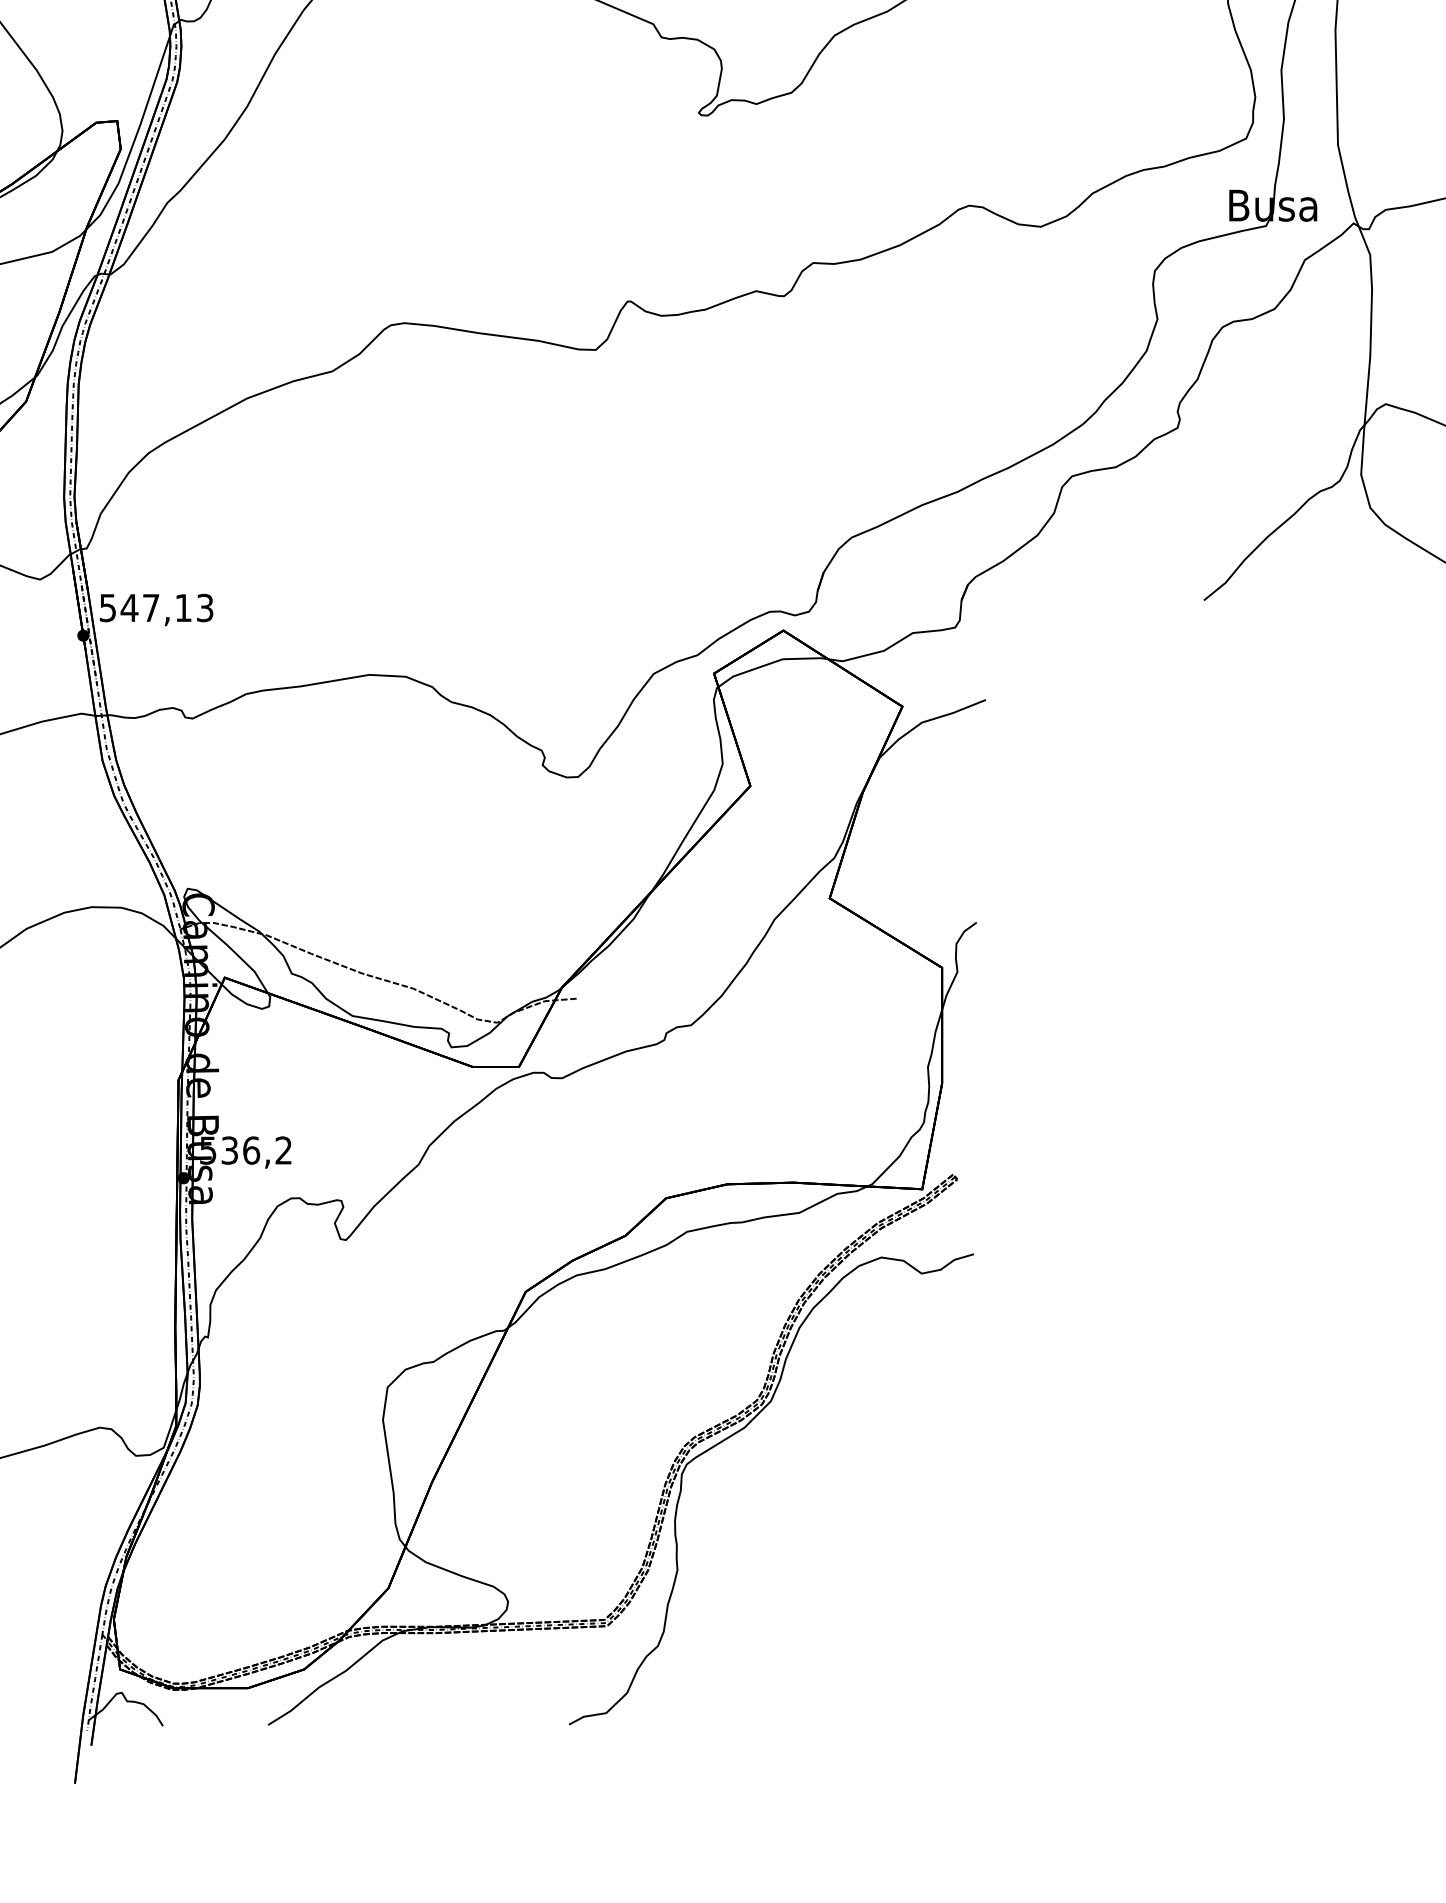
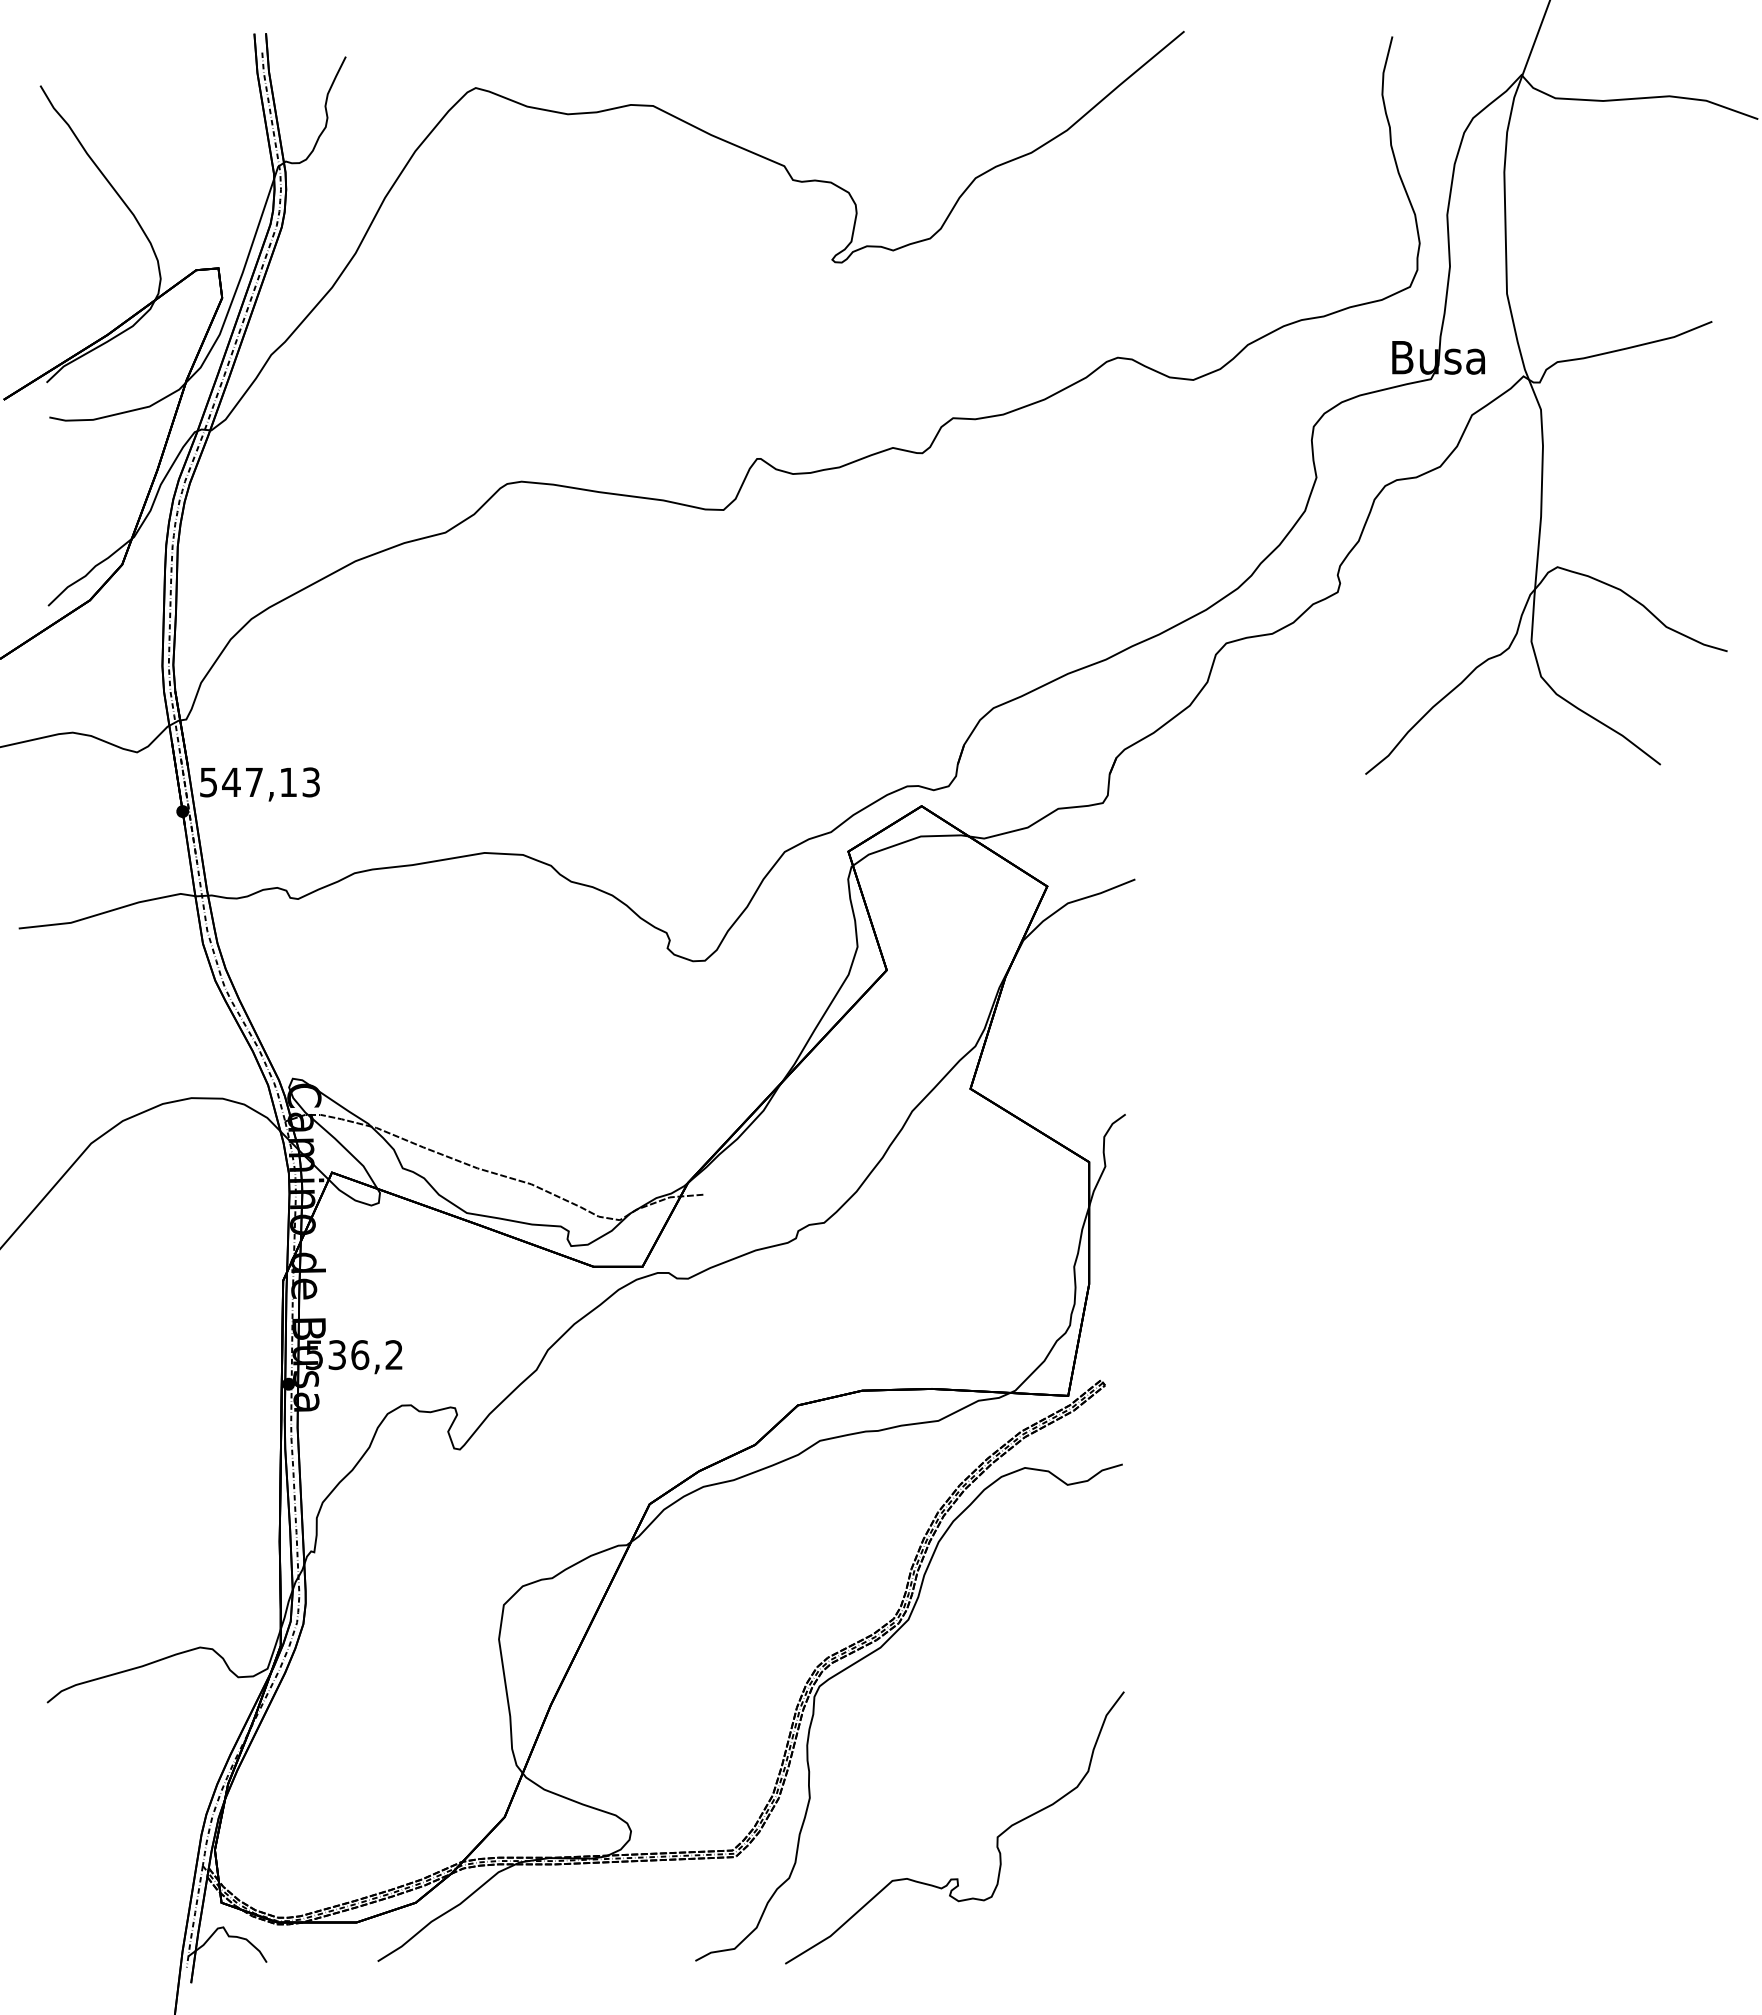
curve: (854, 1607) -> (996, 1837), added

